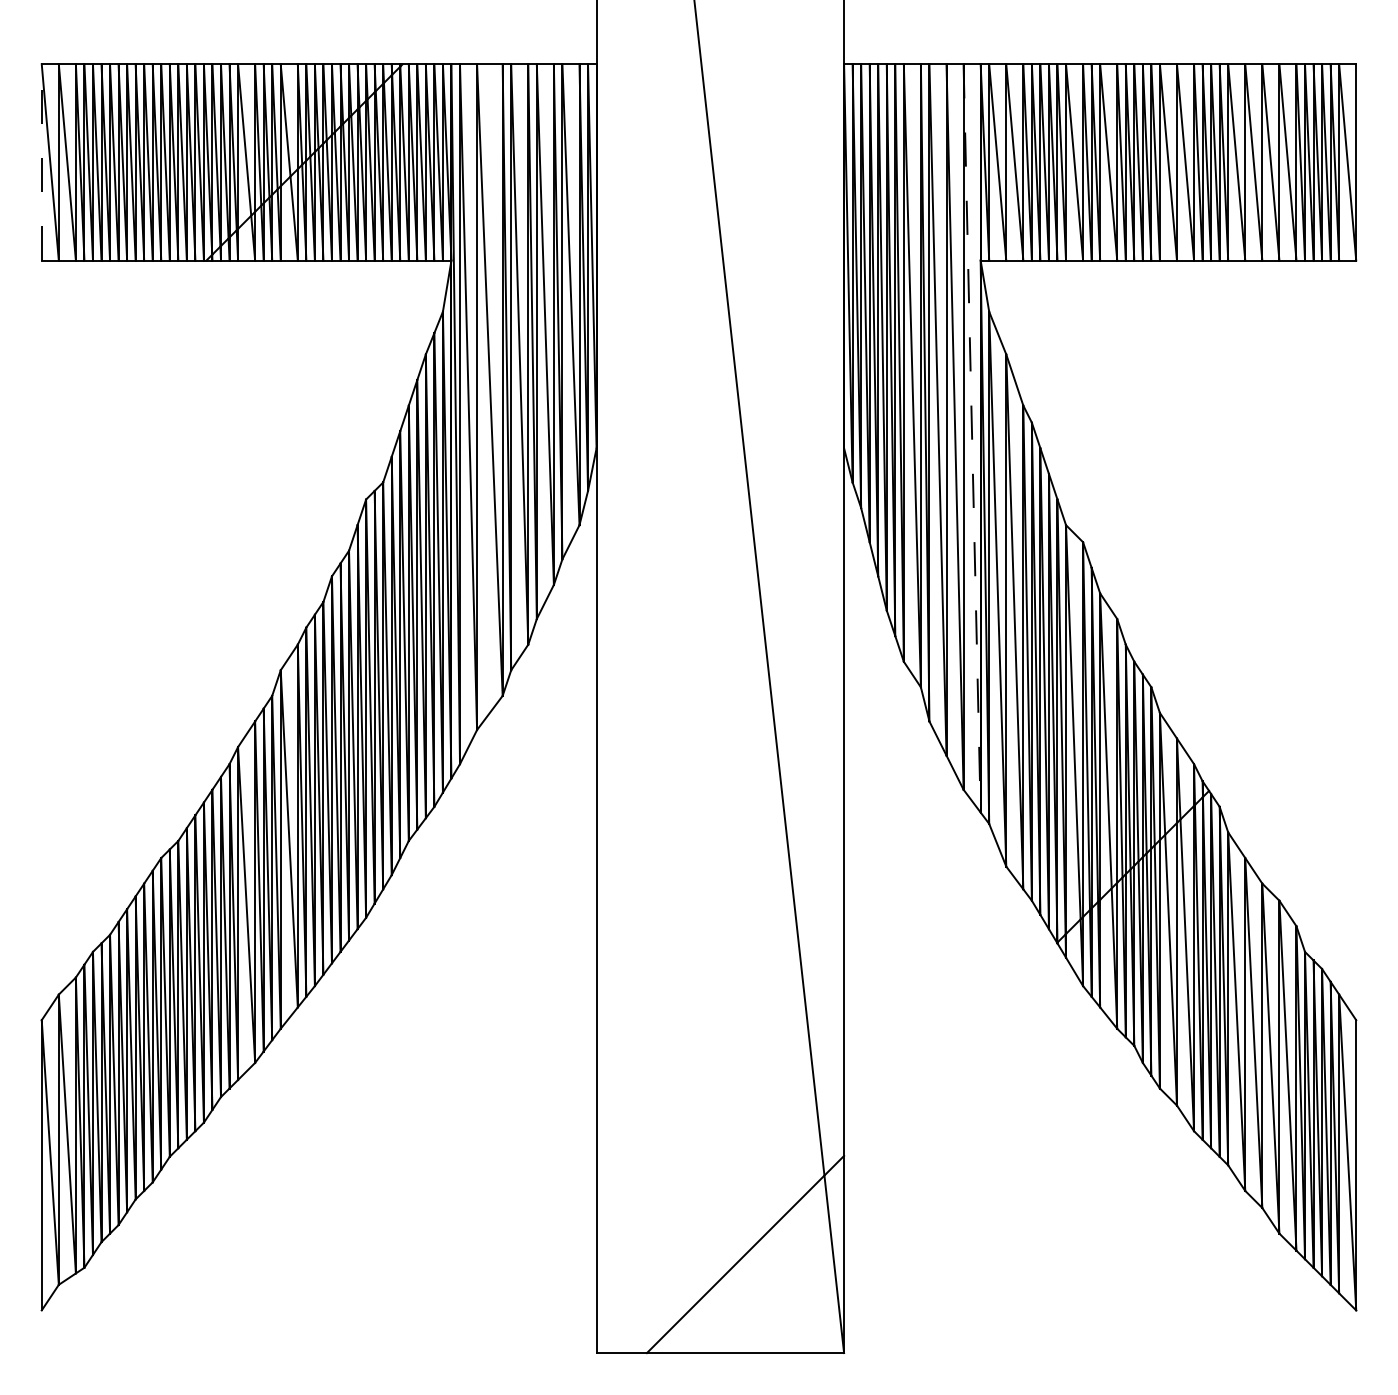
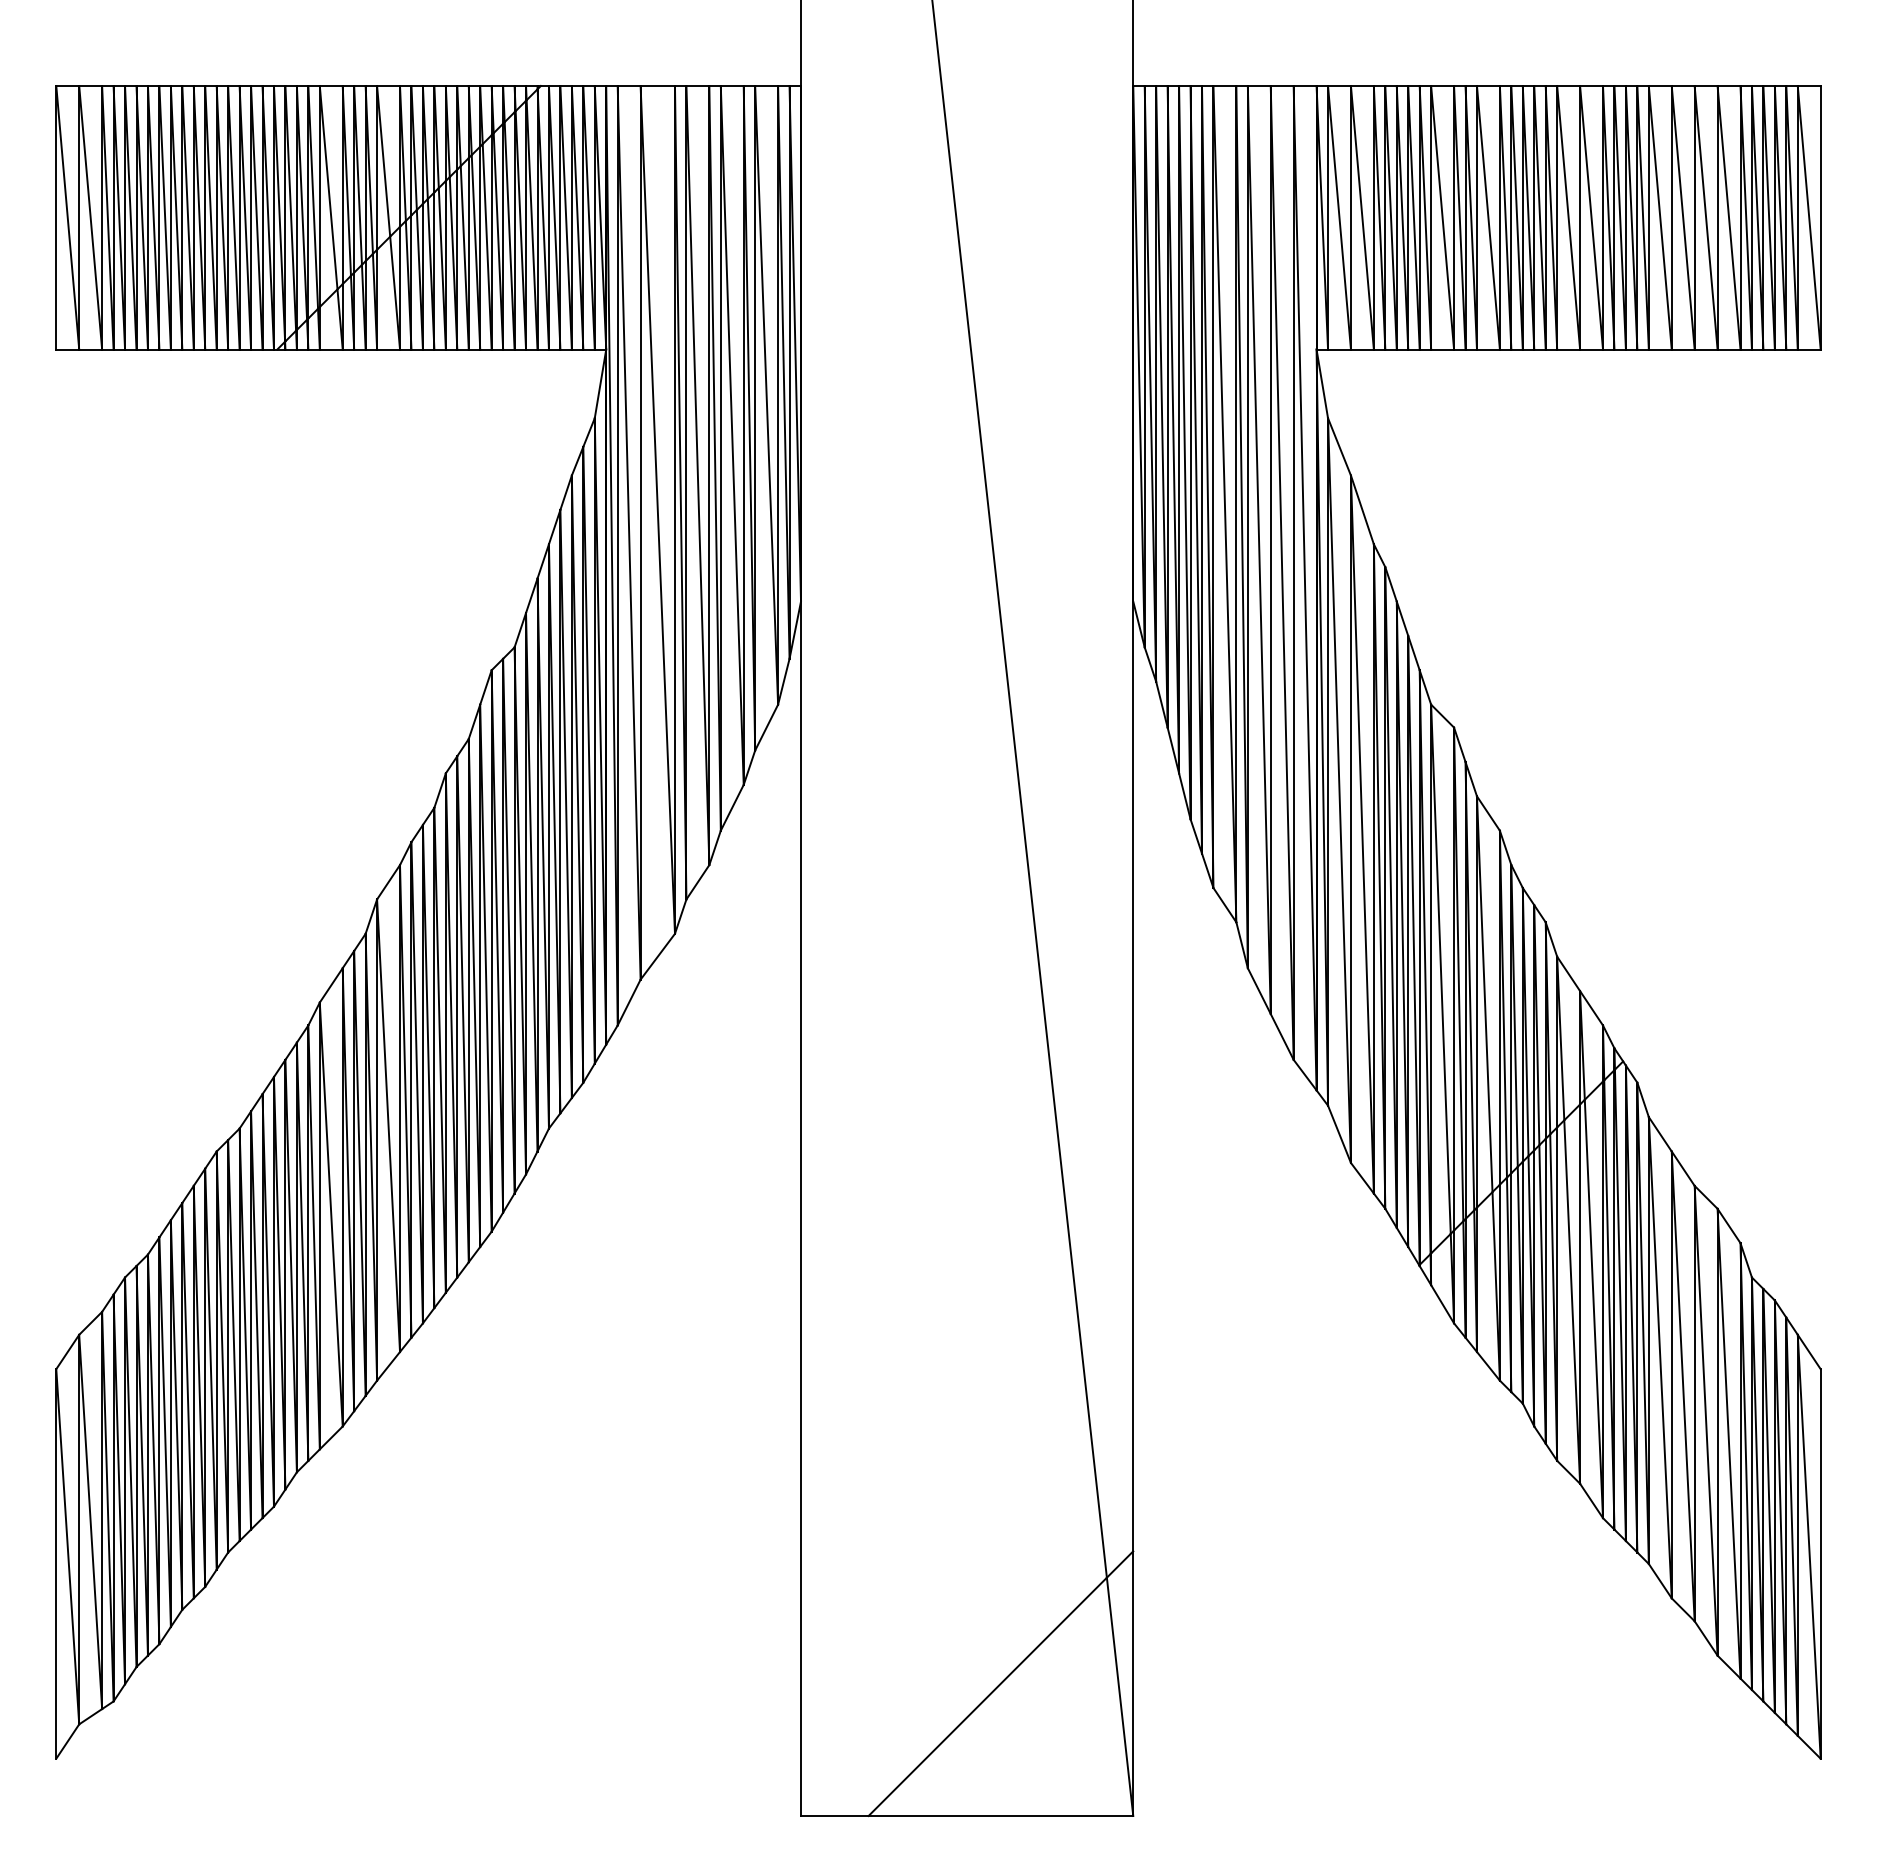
line: (41, 162) -> (56, 217), dashed -> solid
line: (972, 438) -> (1305, 588), dashed -> solid

